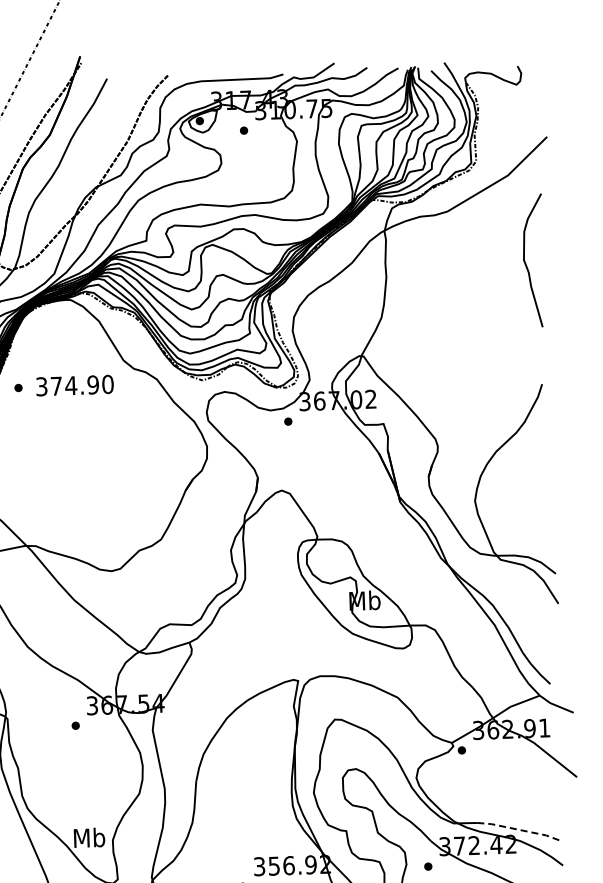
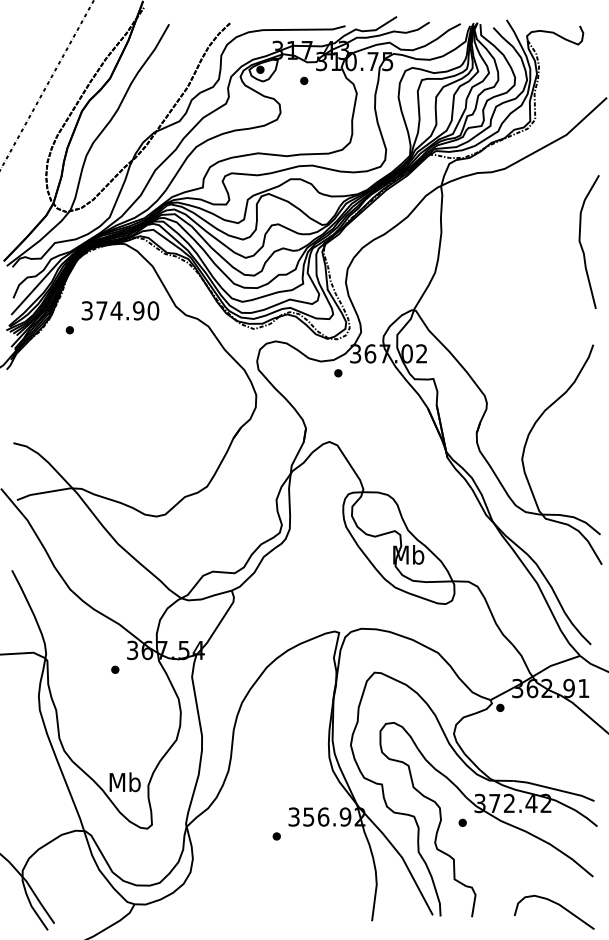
curve: (526, 262) -> (581, 243), moved
text: (75, 385) -> (120, 310), moved
line: (518, 830) -> (554, 789), dashed -> solid

